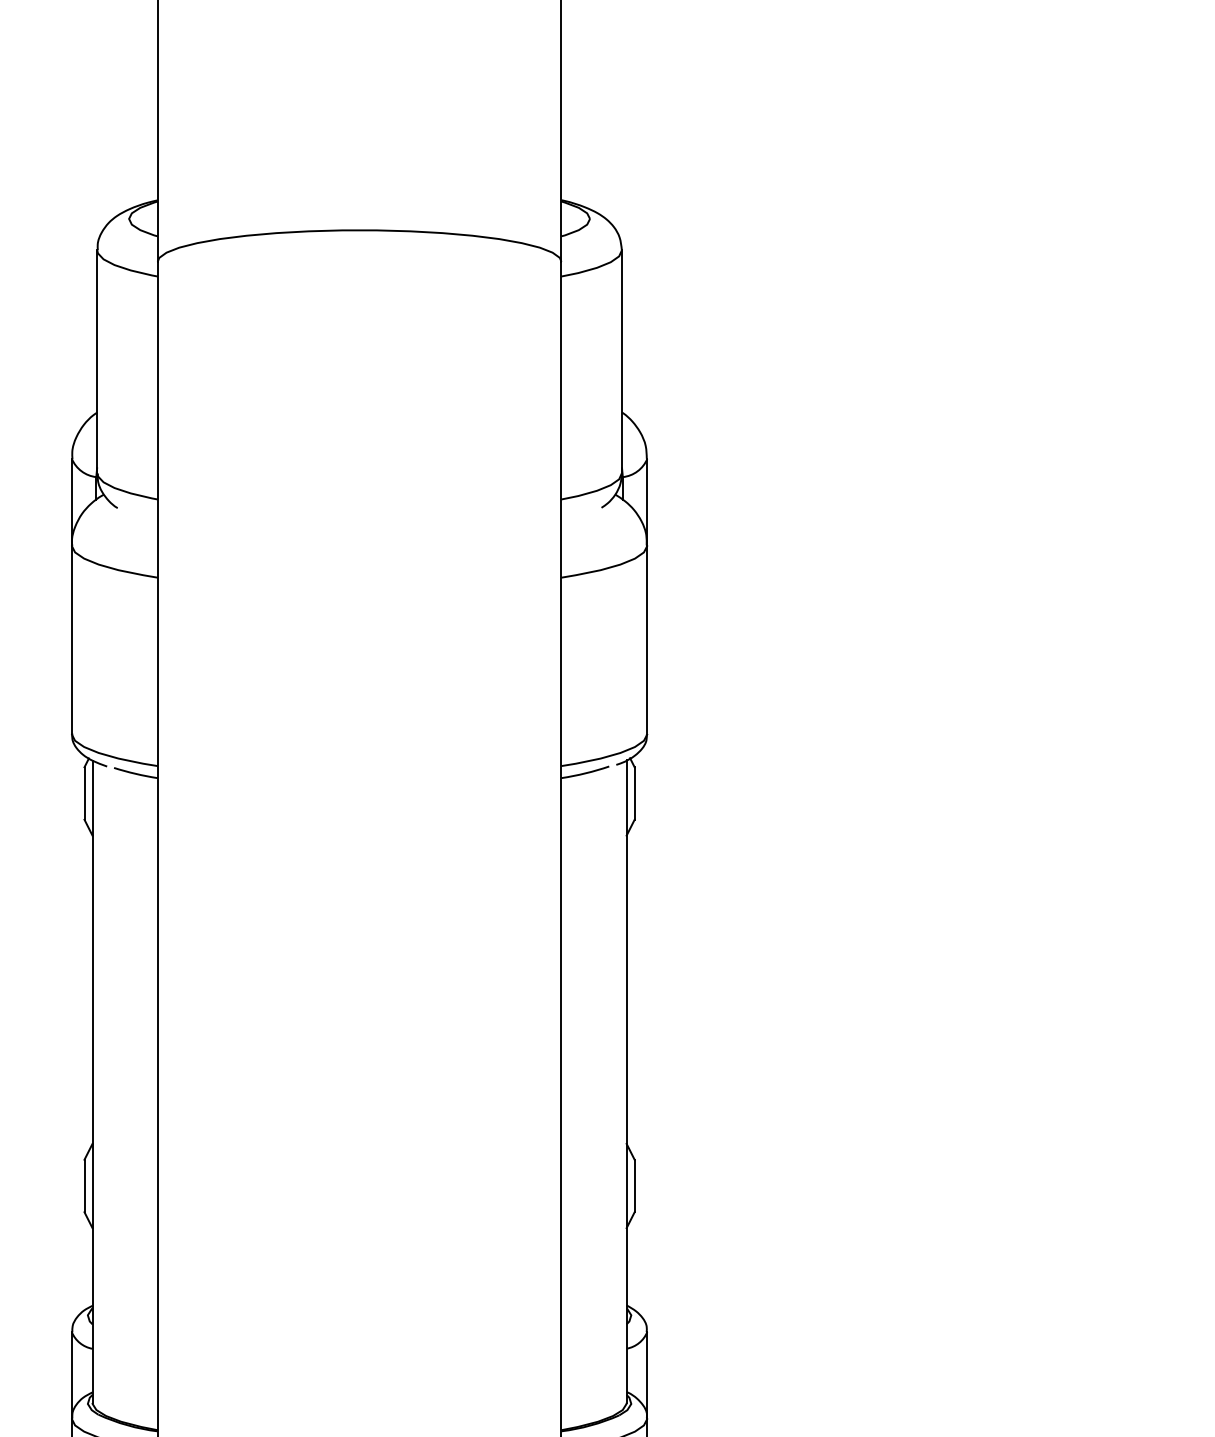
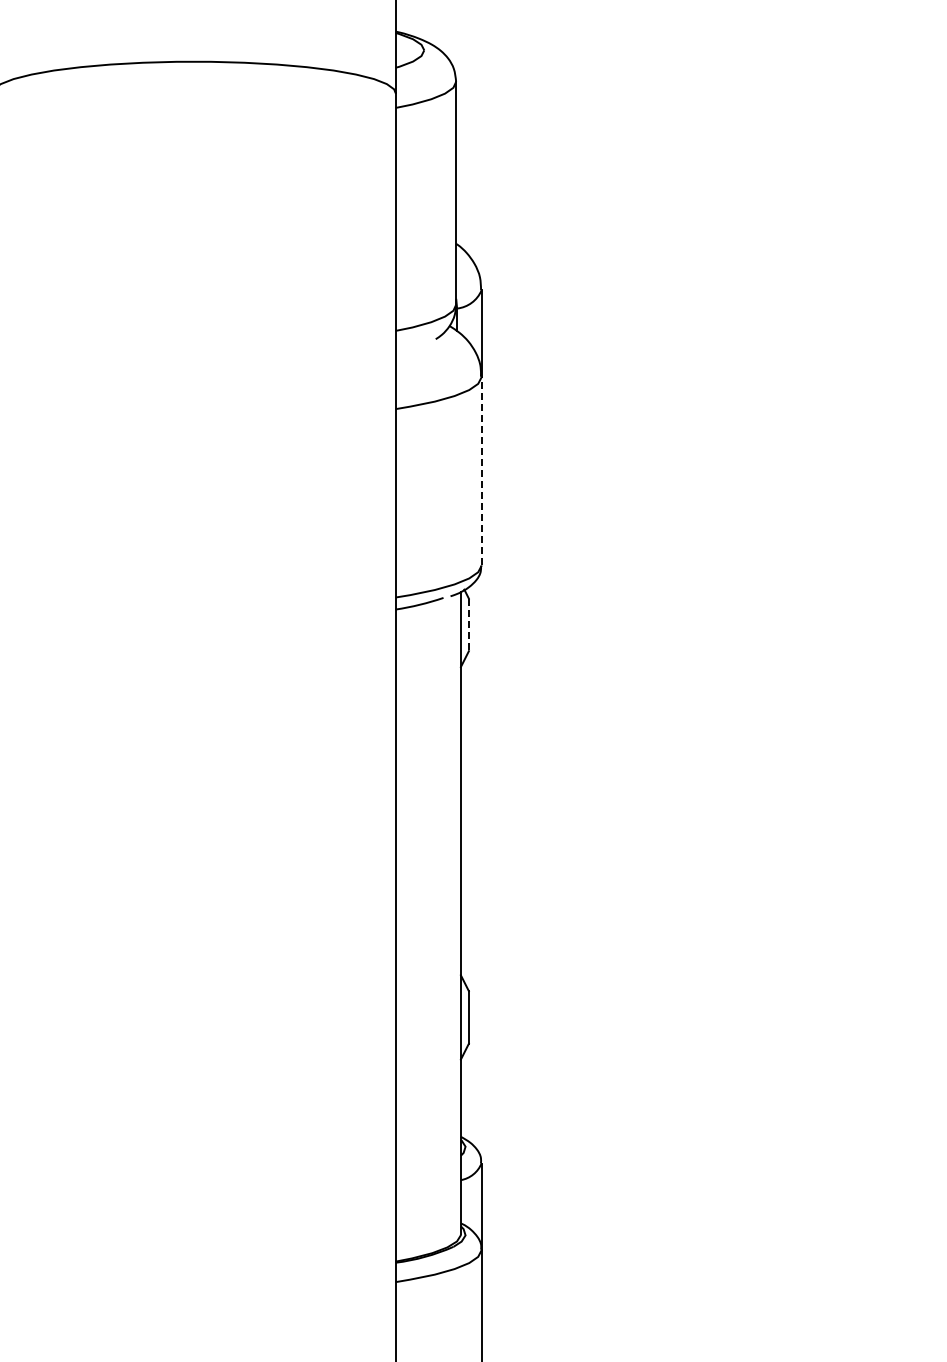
line: (647, 639) -> (481, 470), solid -> dashed
line: (634, 794) -> (468, 625), solid -> dashed

